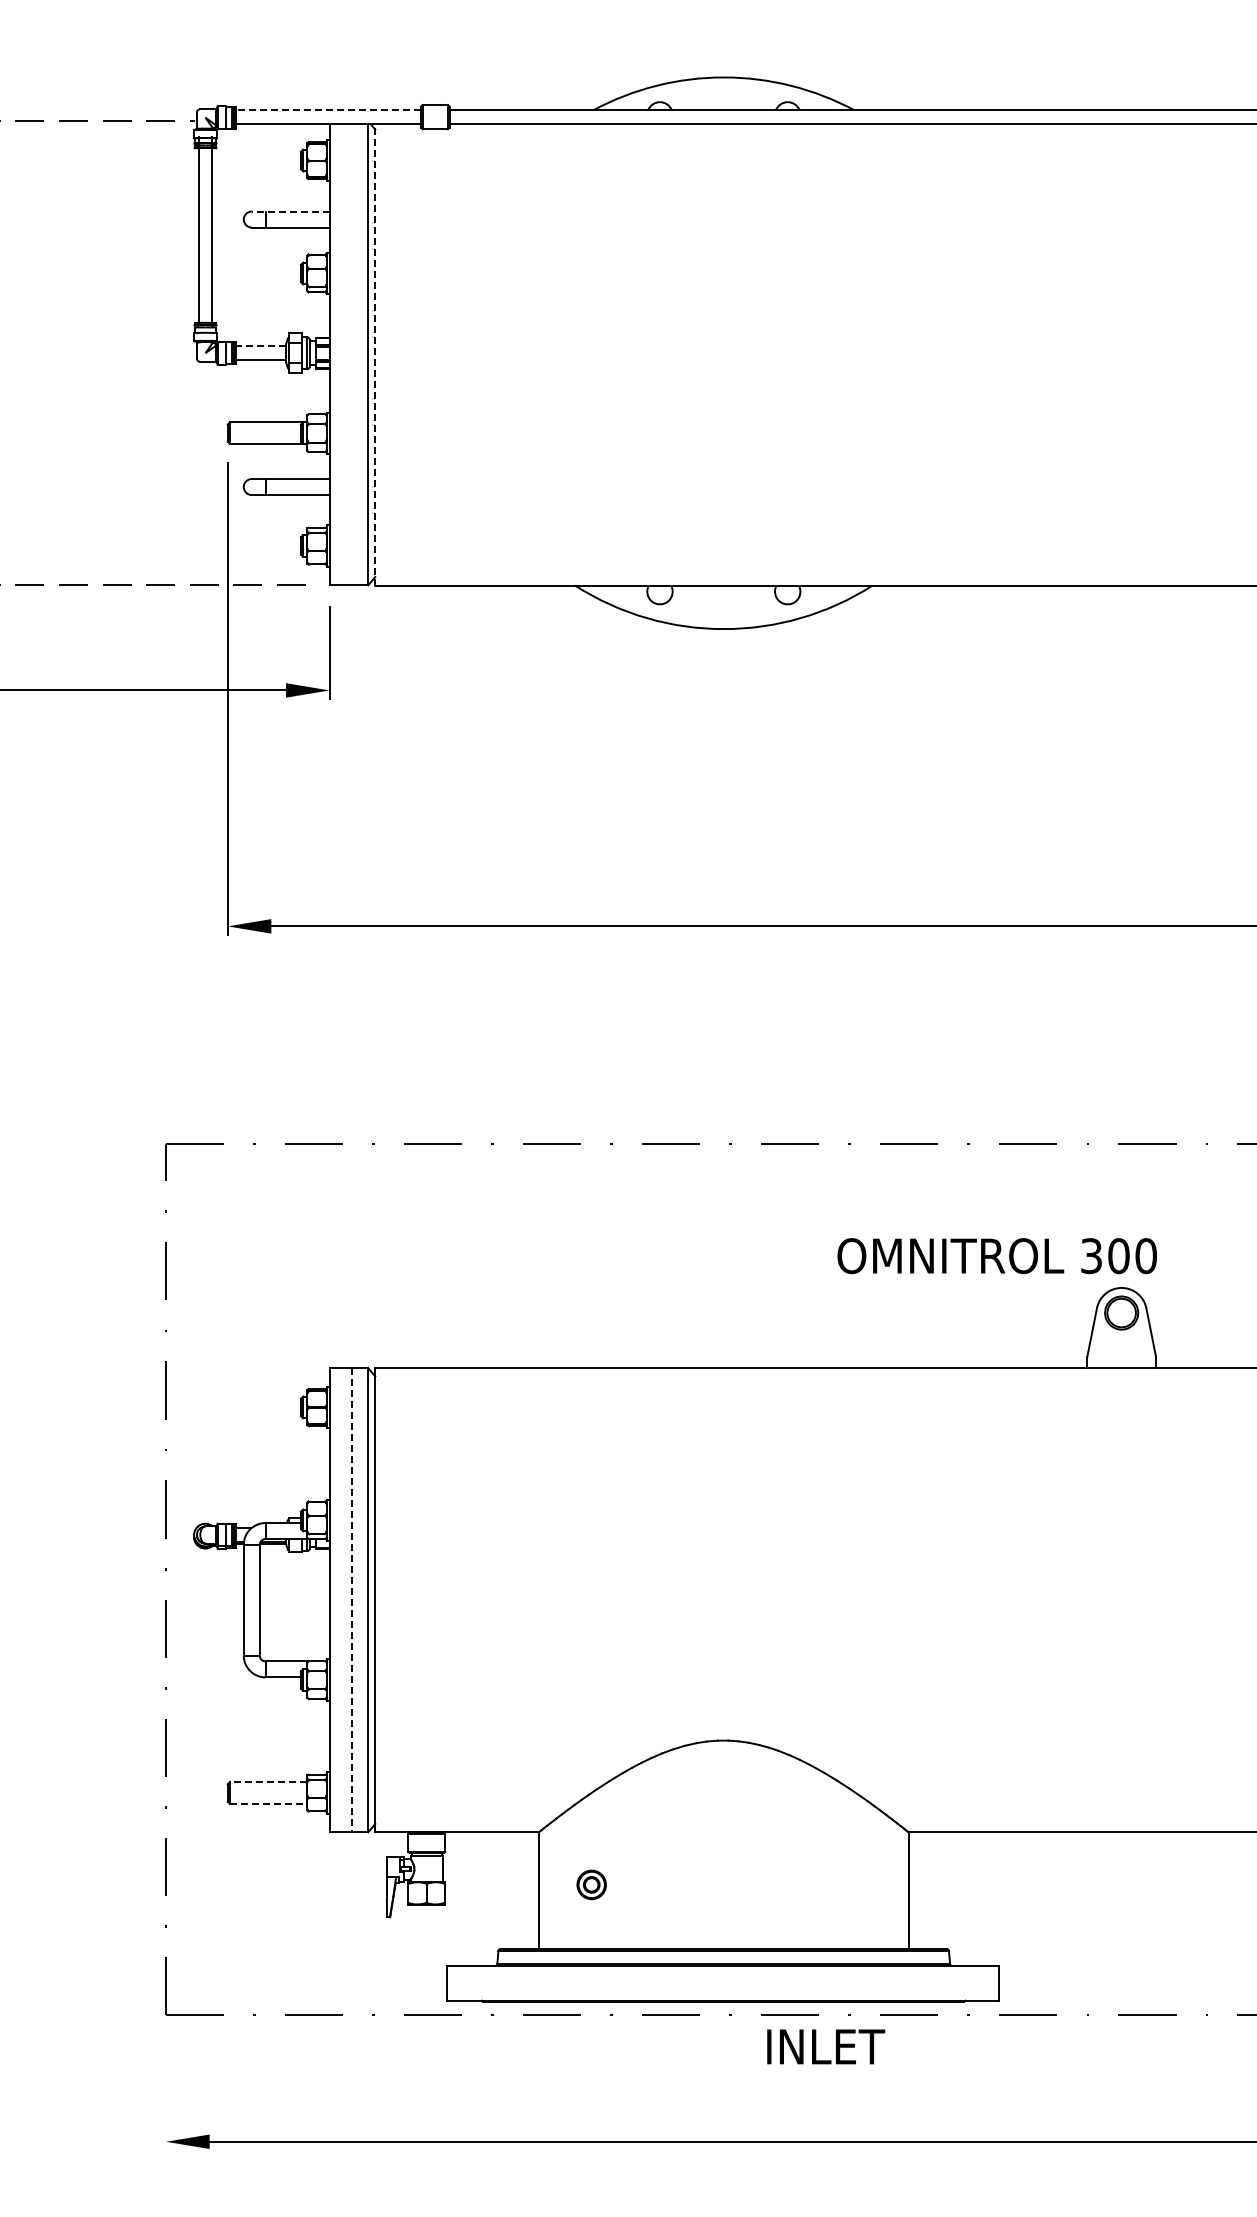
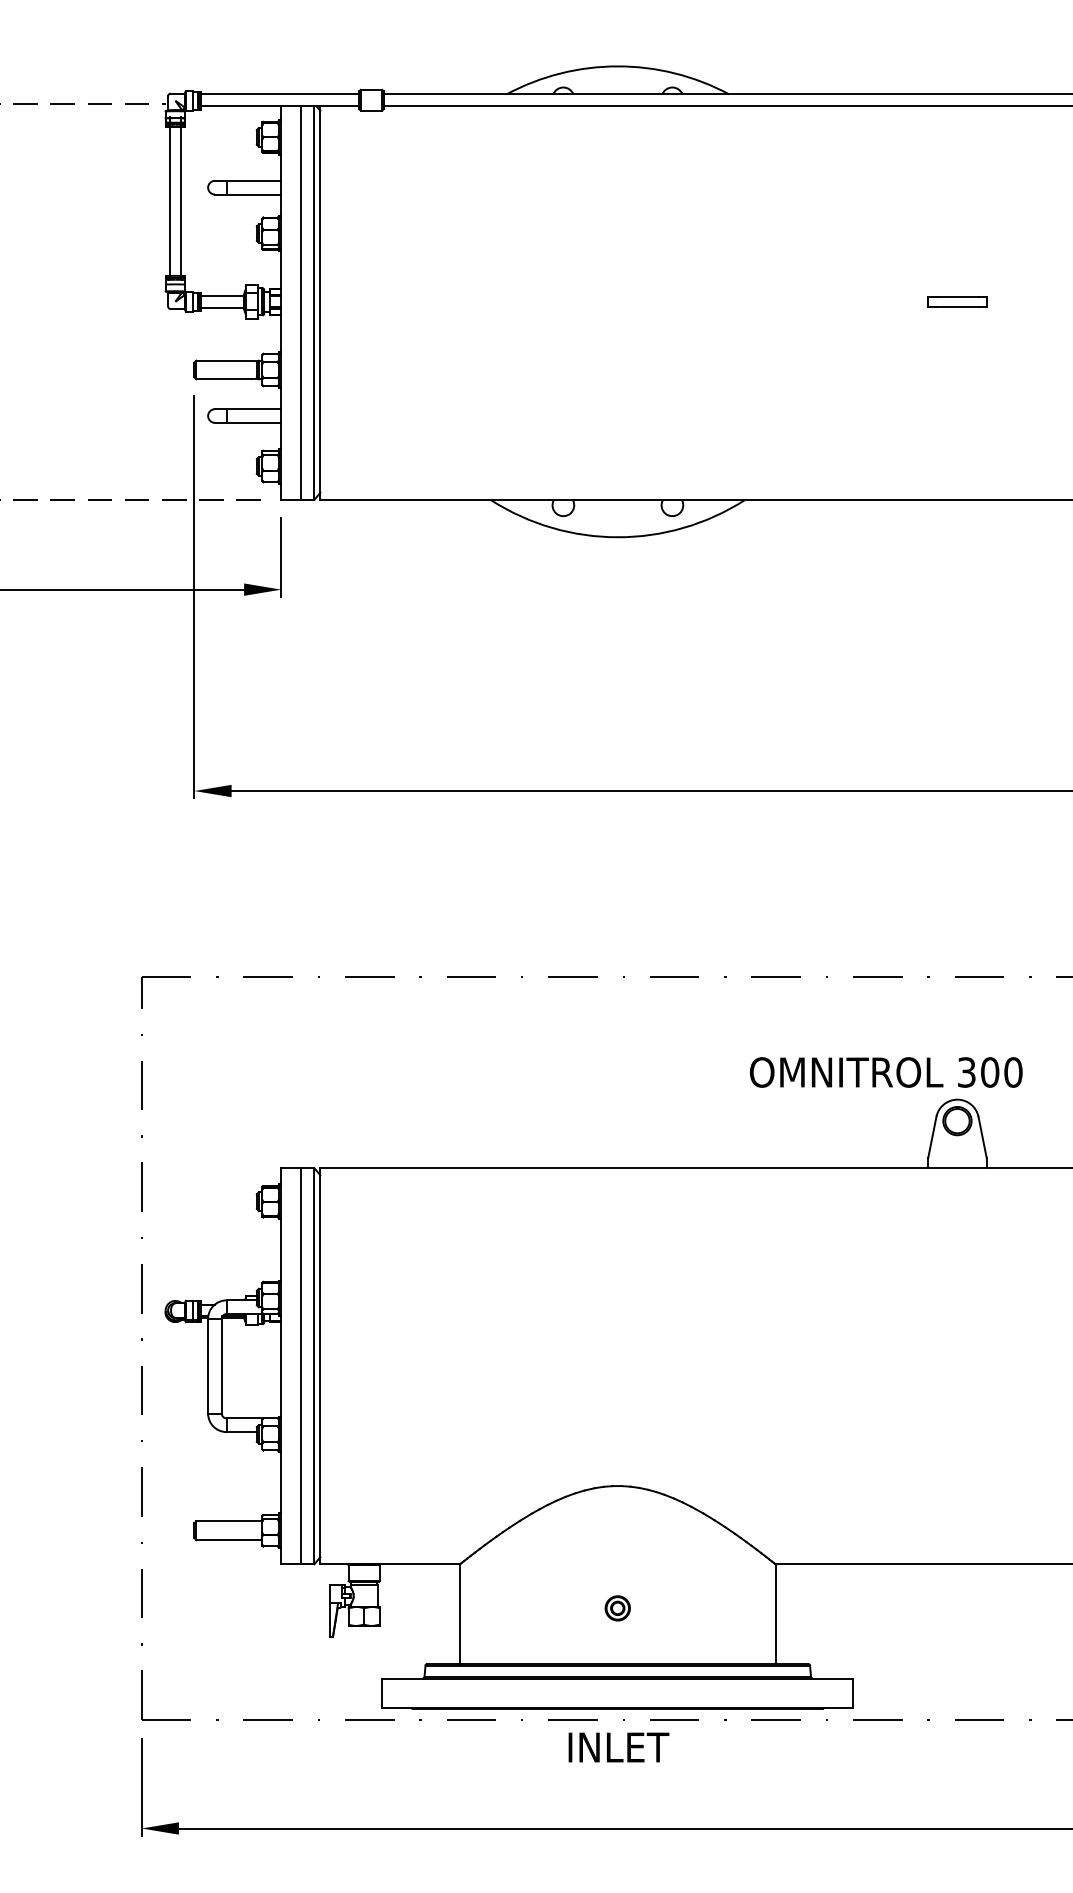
line: (328, 110) -> (280, 94), dashed -> solid
line: (290, 211) -> (247, 180), dashed -> solid
line: (260, 346) -> (222, 296), dashed -> solid
part: (1121, 353) -> (957, 302), added
line: (352, 354) -> (300, 302), added
line: (375, 354) -> (320, 302), dashed -> solid
text: (997, 1256) -> (886, 1072), moved
line: (352, 1600) -> (300, 1366), dashed -> solid
line: (268, 1782) -> (229, 1521), dashed -> solid
line: (268, 1803) -> (229, 1539), dashed -> solid
part: (591, 1884) -> (617, 1608), moved
text: (826, 2046) -> (619, 1747), moved
line: (166, 2093) -> (142, 1787), added

